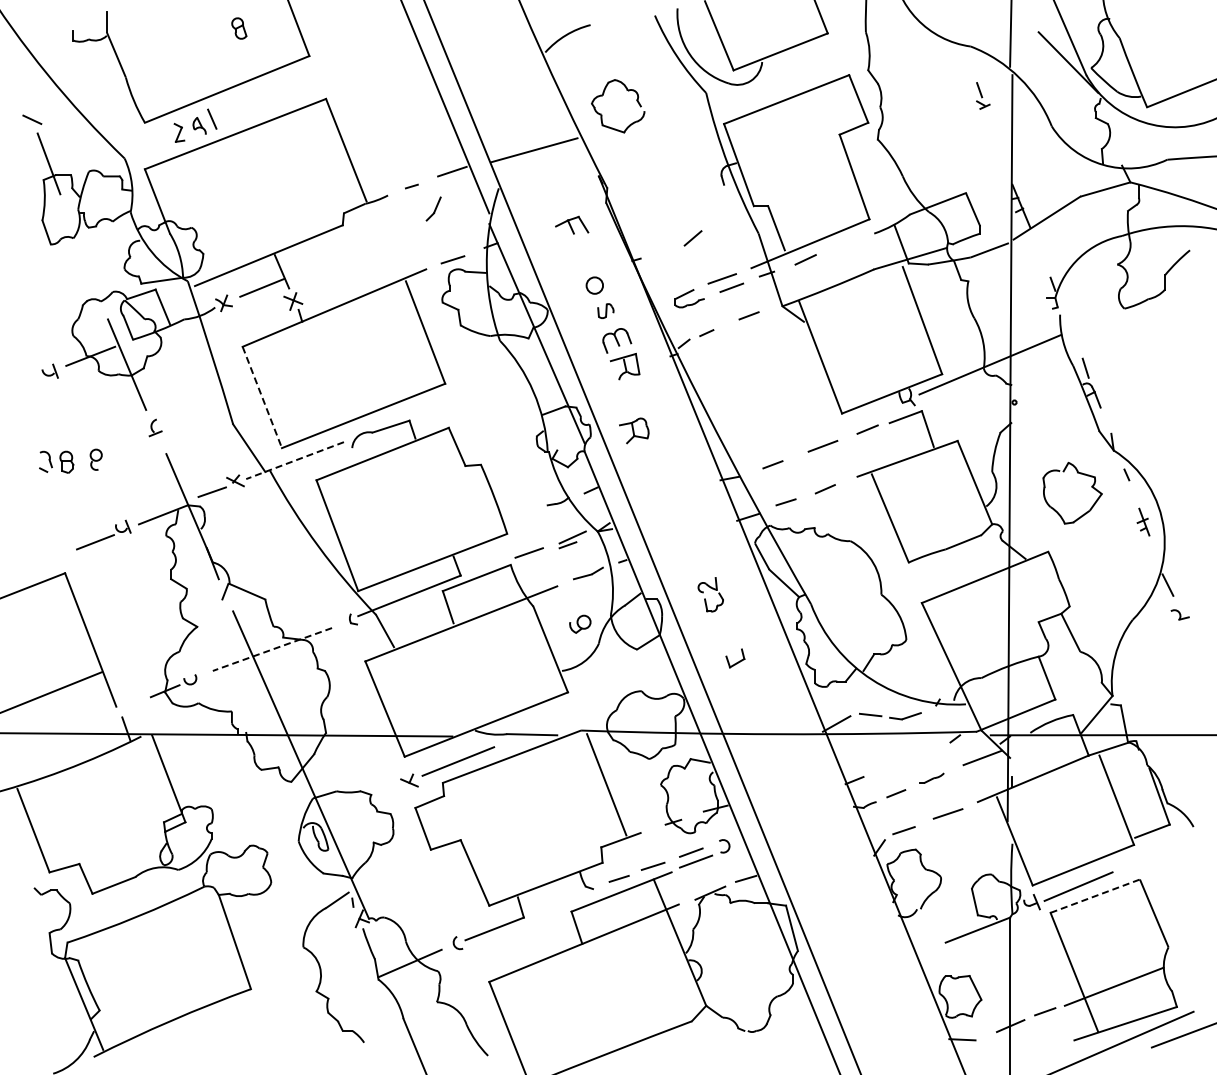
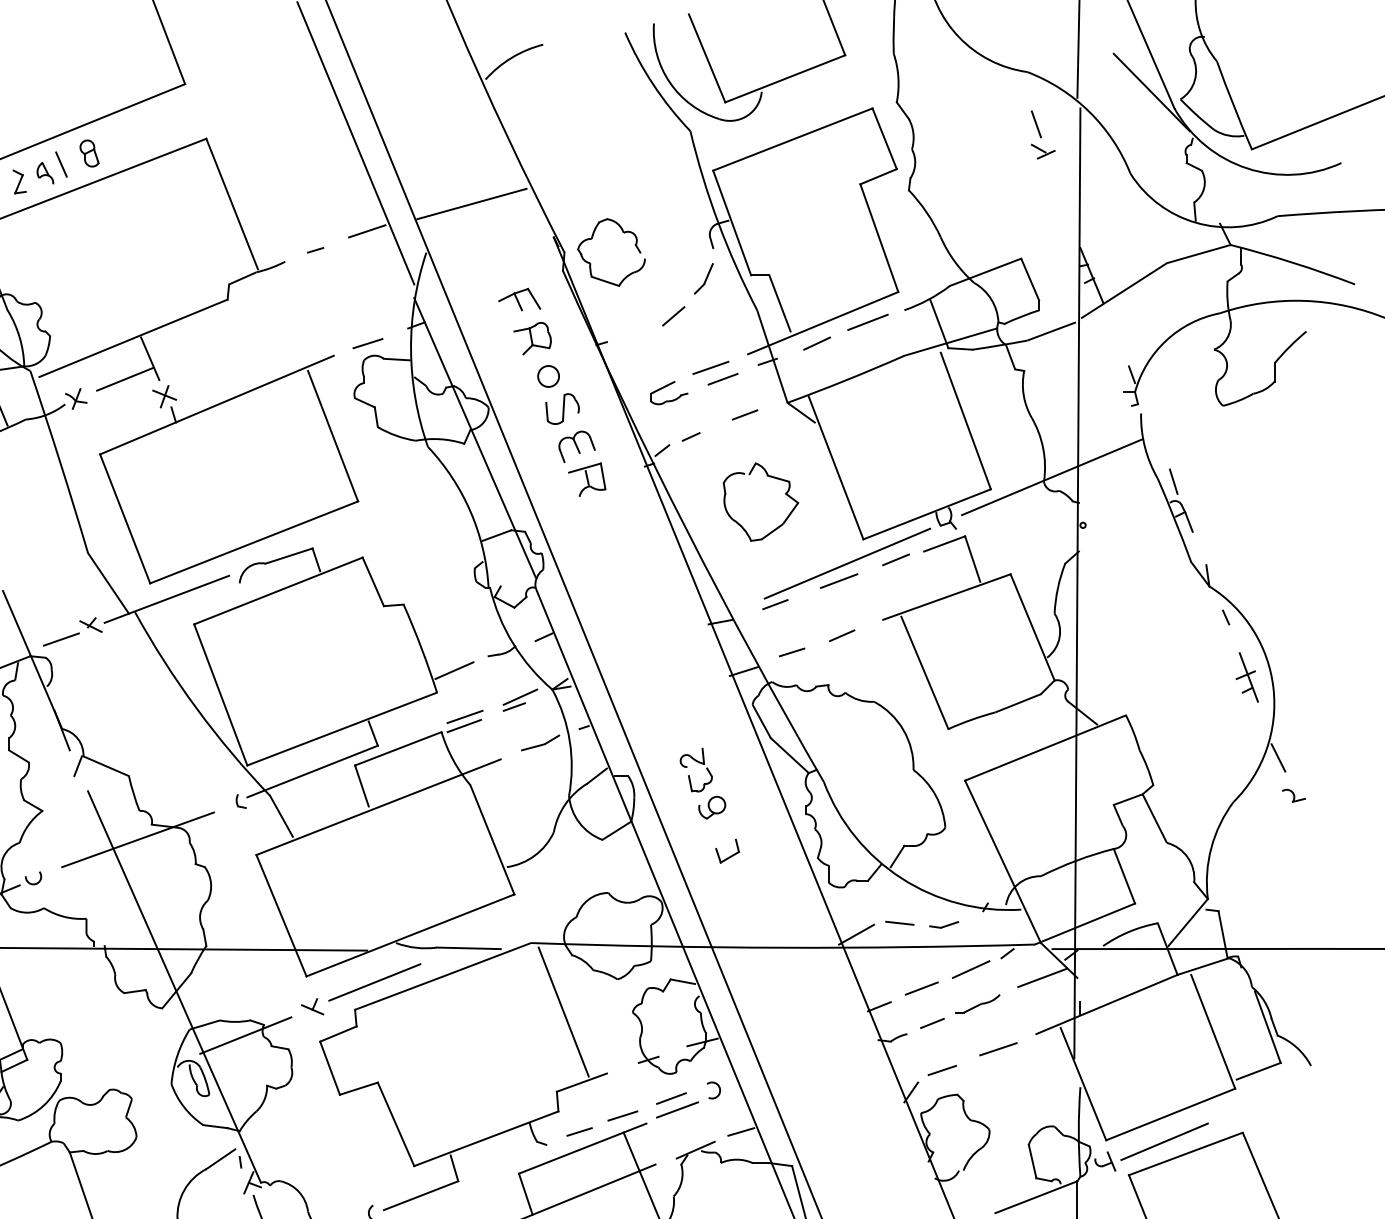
part: (239, 28) -> (89, 153), moved
part: (626, 90) -> (622, 232), moved
part: (983, 95) -> (1043, 134), size x1.43
part: (433, 208) -> (703, 278), moved
line: (845, 243) -> (867, 322), added
part: (605, 310) -> (562, 408), size x1.67
line: (262, 397) -> (125, 518), dashed -> solid
part: (634, 430) -> (532, 338), moved
line: (829, 432) -> (847, 563), added
line: (294, 460) -> (166, 599), dashed -> solid
part: (1077, 473) -> (767, 476), moved
line: (520, 516) -> (453, 670), added
part: (1143, 522) -> (1247, 678), size x1.43
line: (528, 559) -> (464, 725), added
part: (580, 623) -> (712, 806), moved
line: (271, 649) -> (136, 839), dashed -> solid
part: (905, 716) -> (944, 925), size x0.71
line: (926, 750) -> (970, 968), added
line: (887, 766) -> (921, 988), added
part: (931, 777) -> (977, 1002), size x1.43
line: (356, 802) -> (245, 1034), added
line: (1095, 896) -> (1186, 1154), dashed -> solid

